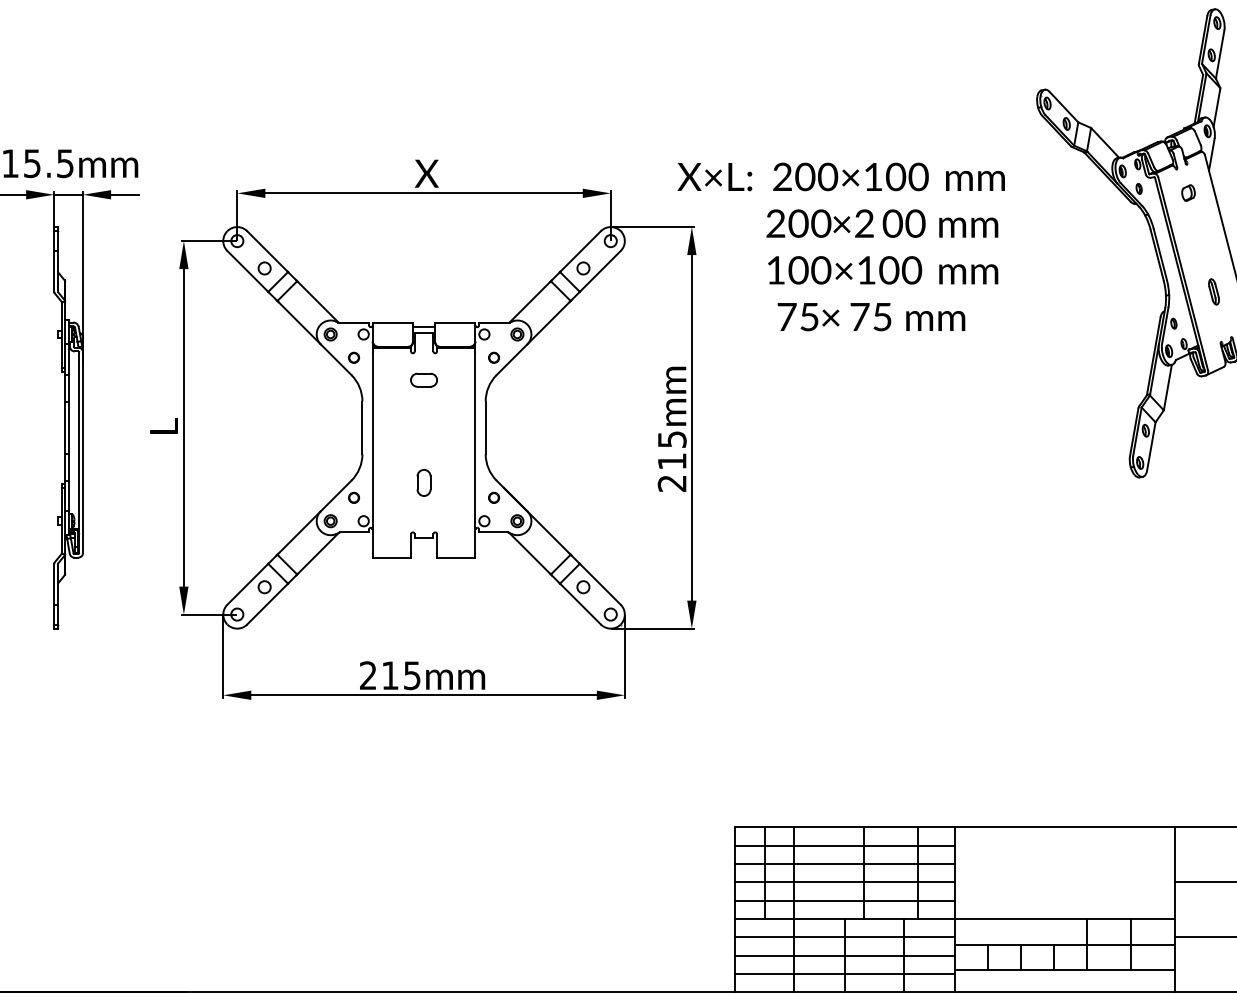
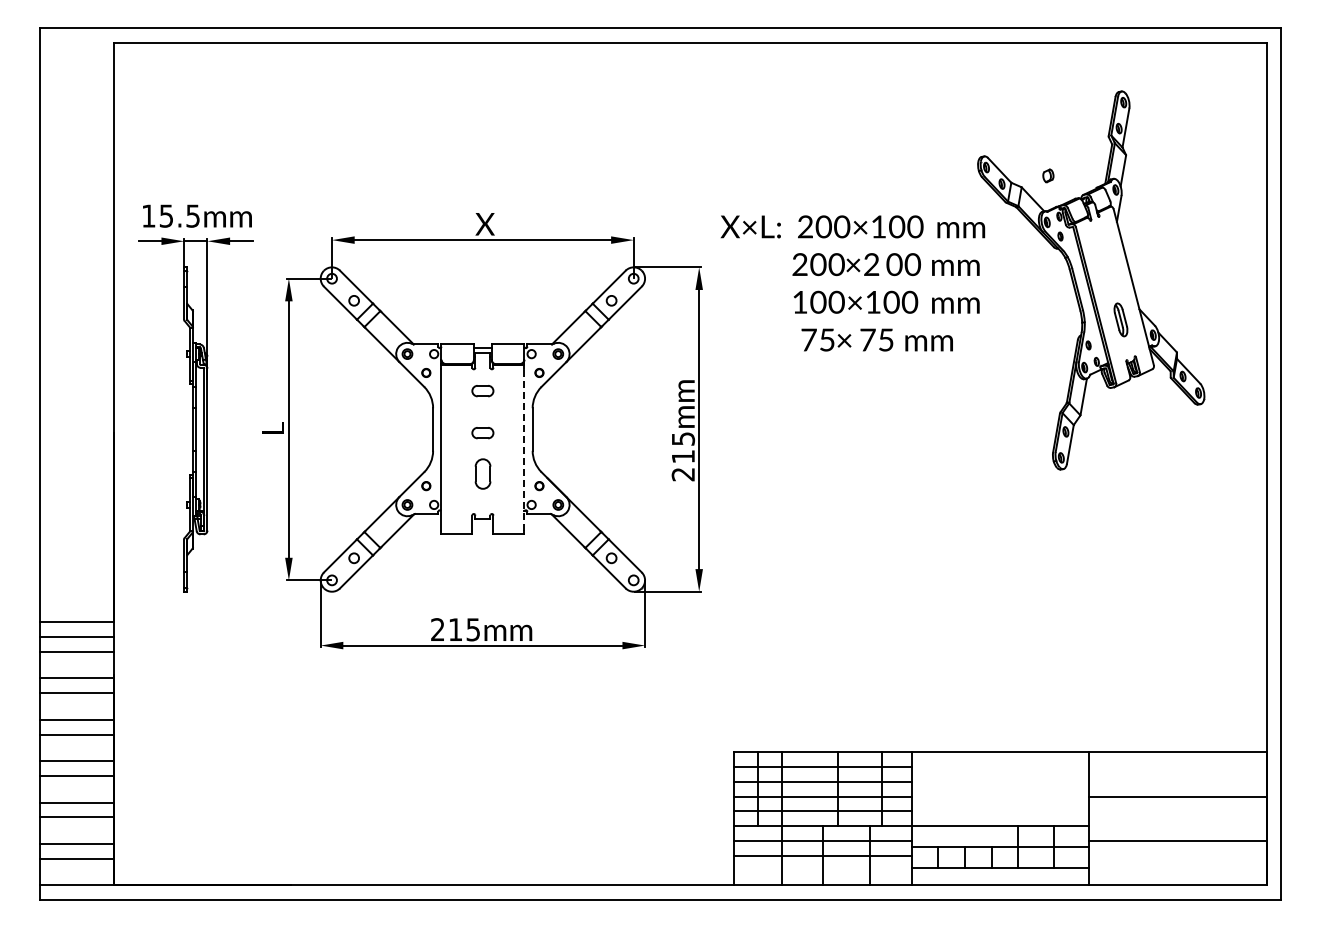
part: (1188, 192) -> (1048, 175), moved
text: (840, 247) -> (852, 283), moved
part: (1213, 291) -> (1120, 319), size x1.6
part: (423, 432) -> (482, 433), added
line: (475, 452) -> (524, 449), solid -> dashed
part: (423, 482) -> (482, 473), size x1.4
line: (844, 973) -> (822, 870), removed

